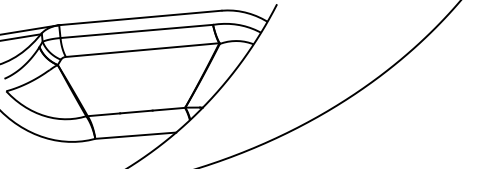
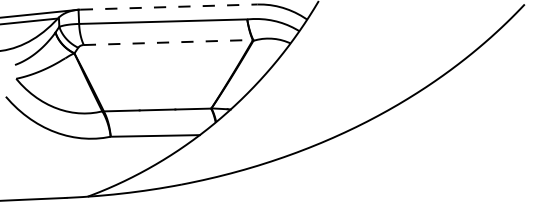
line: (141, 18) -> (169, 7), solid -> dashed
line: (142, 50) -> (168, 42), solid -> dashed

